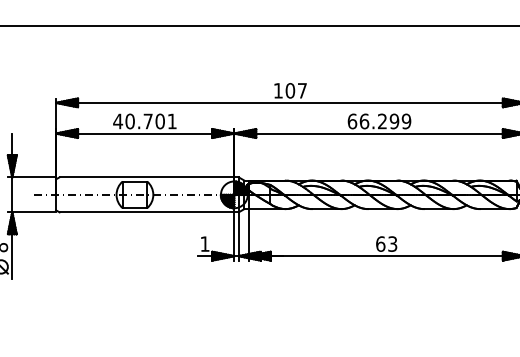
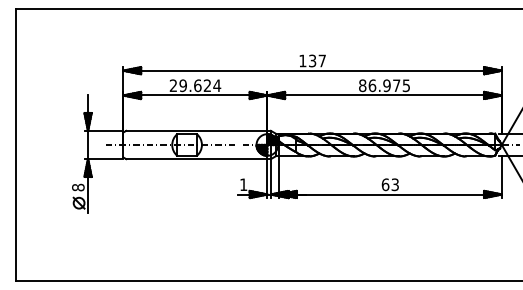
text: (290, 90) -> (312, 60), 107 -> 137
text: (145, 121) -> (195, 85), 40.701 -> 29.624
text: (379, 121) -> (384, 85), 66.299 -> 86.975

